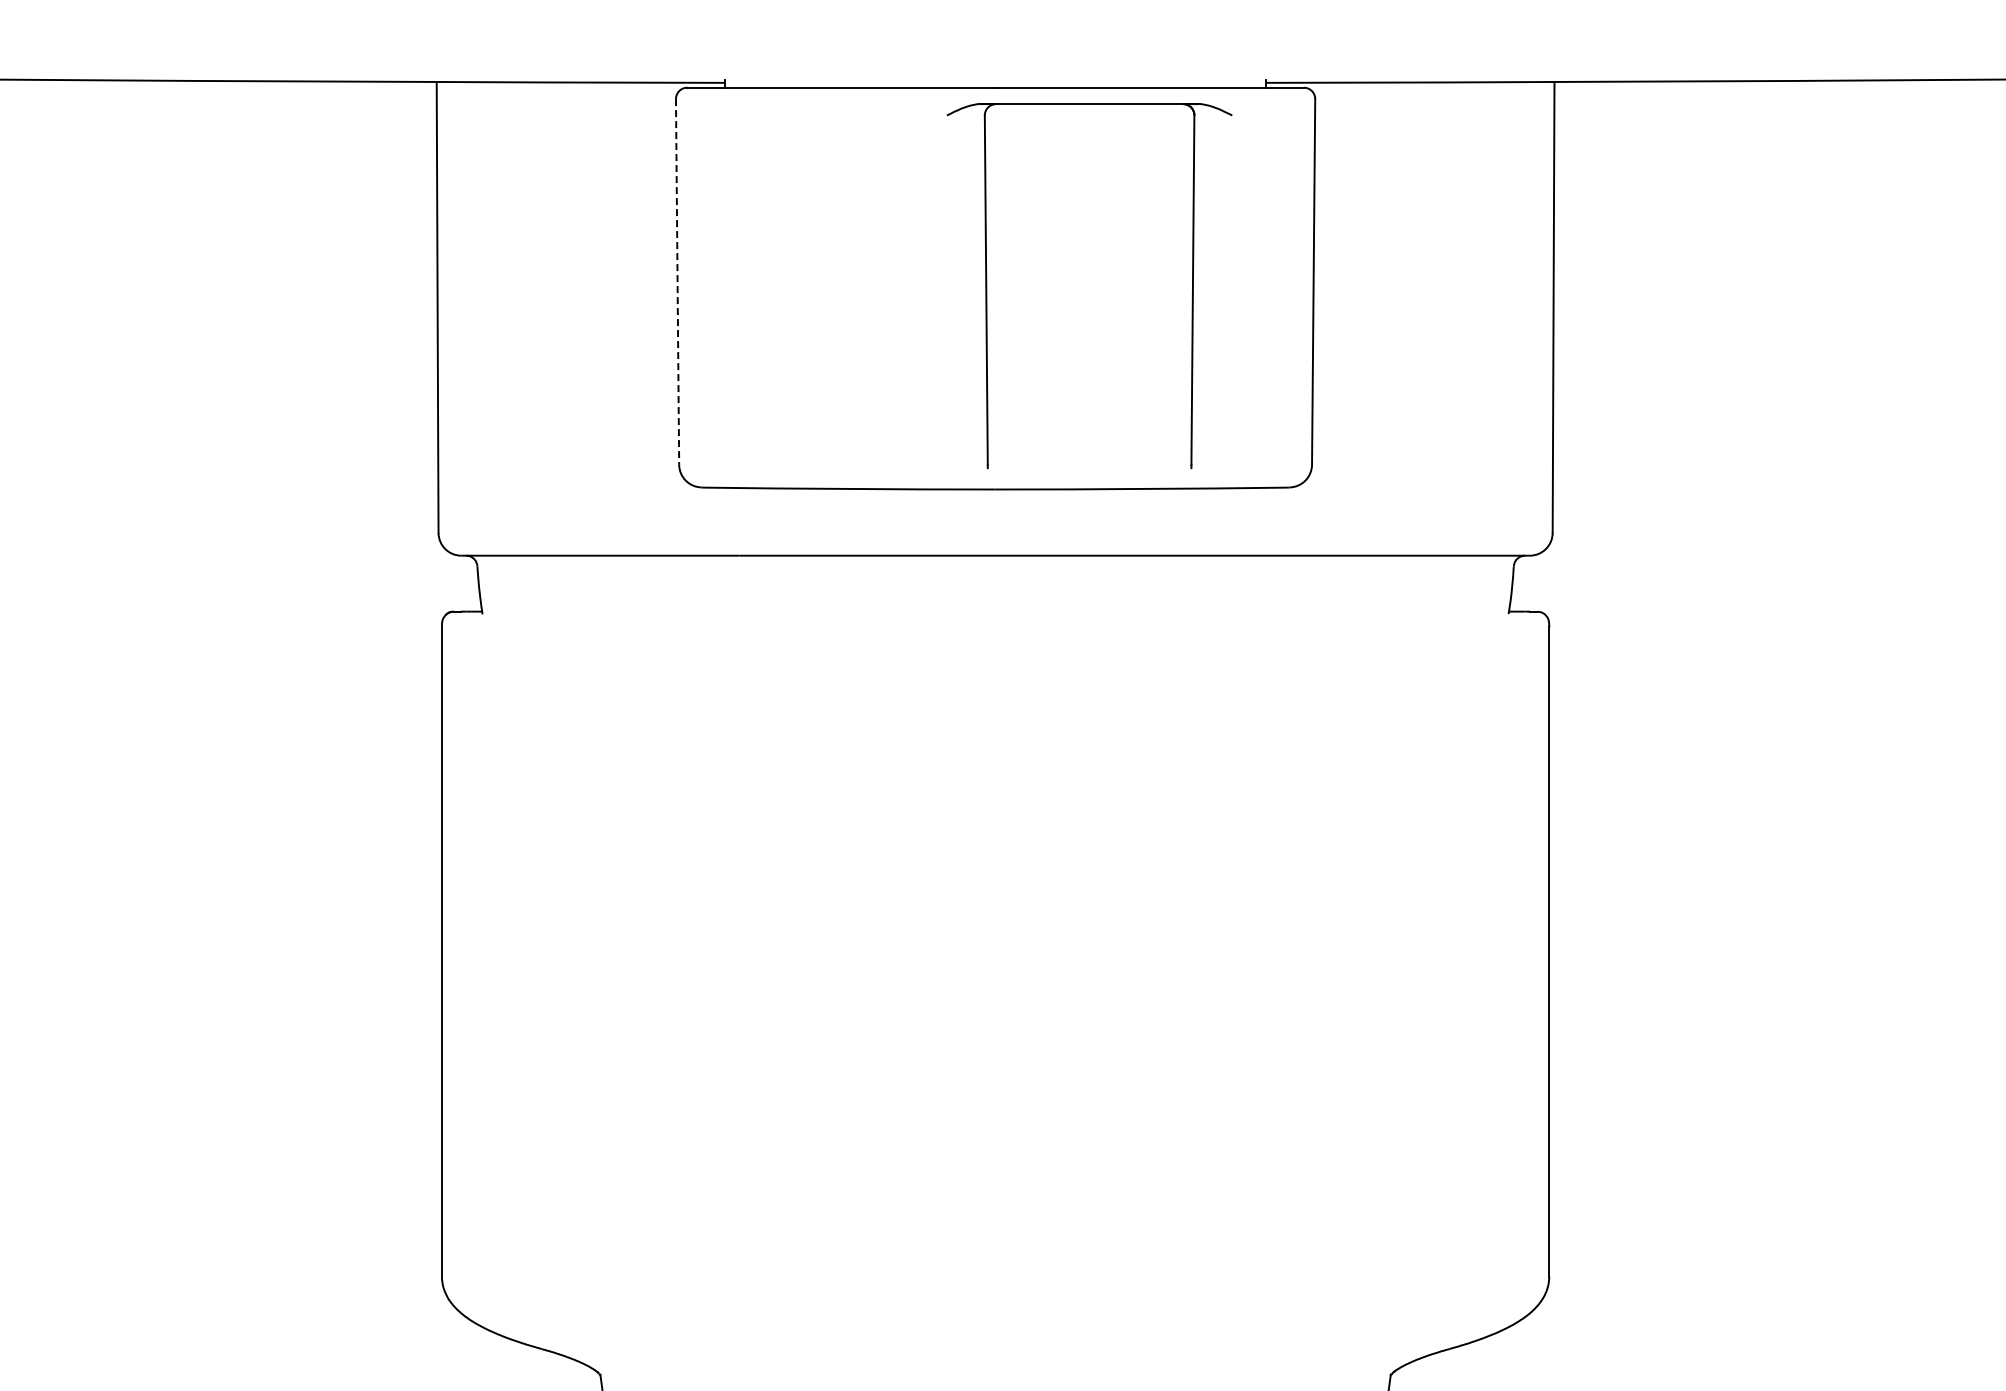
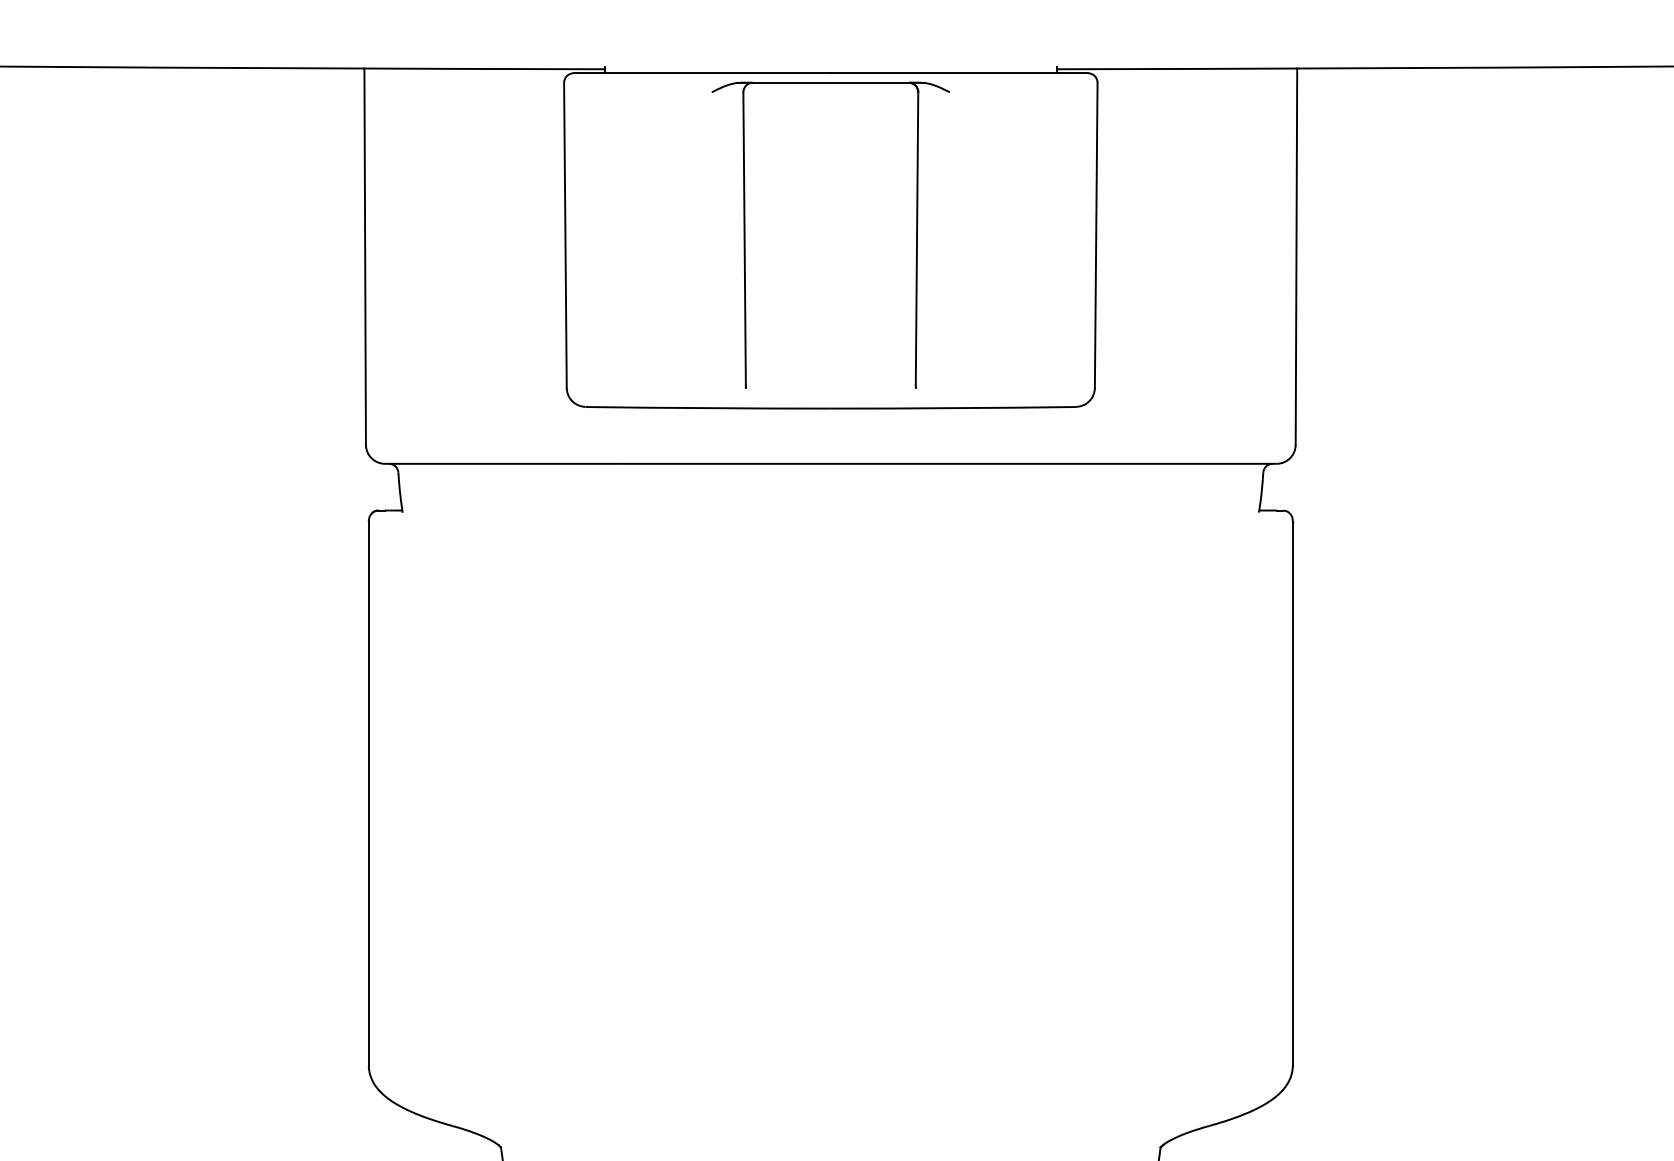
line: (677, 281) -> (565, 235), dashed -> solid
part: (987, 286) -> (745, 235), moved

